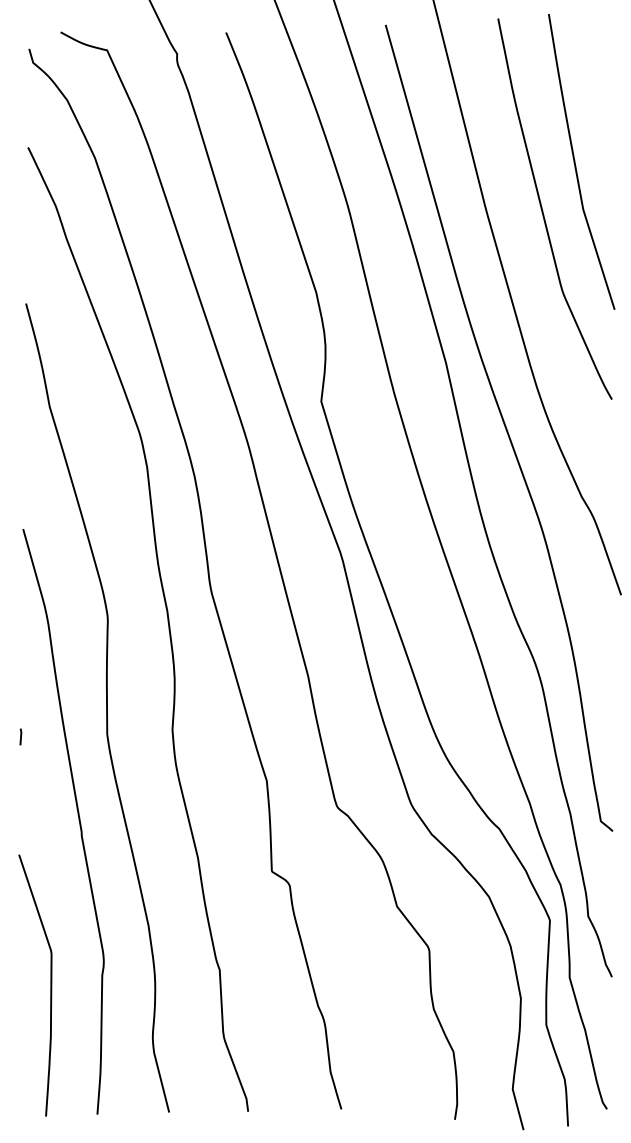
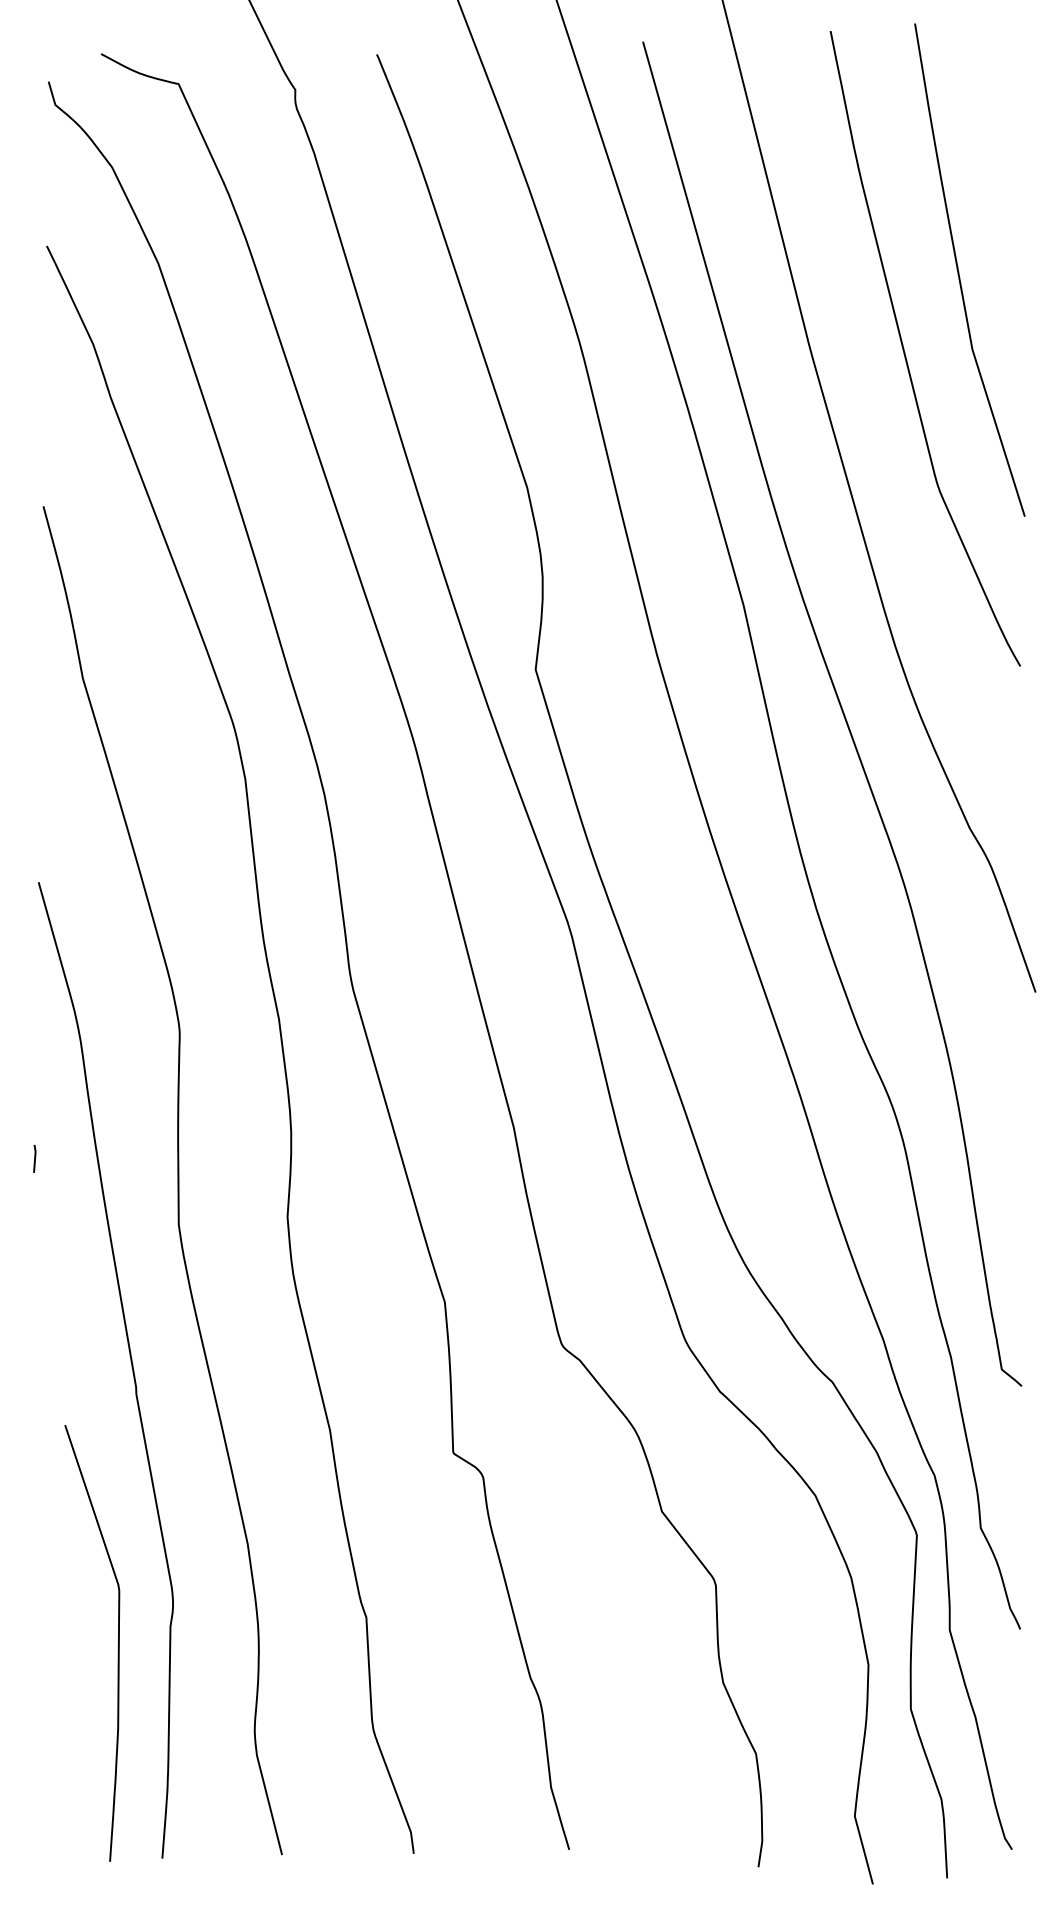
line: (20, 736) -> (34, 1158), moved
curve: (50, 985) -> (117, 1643), moved

